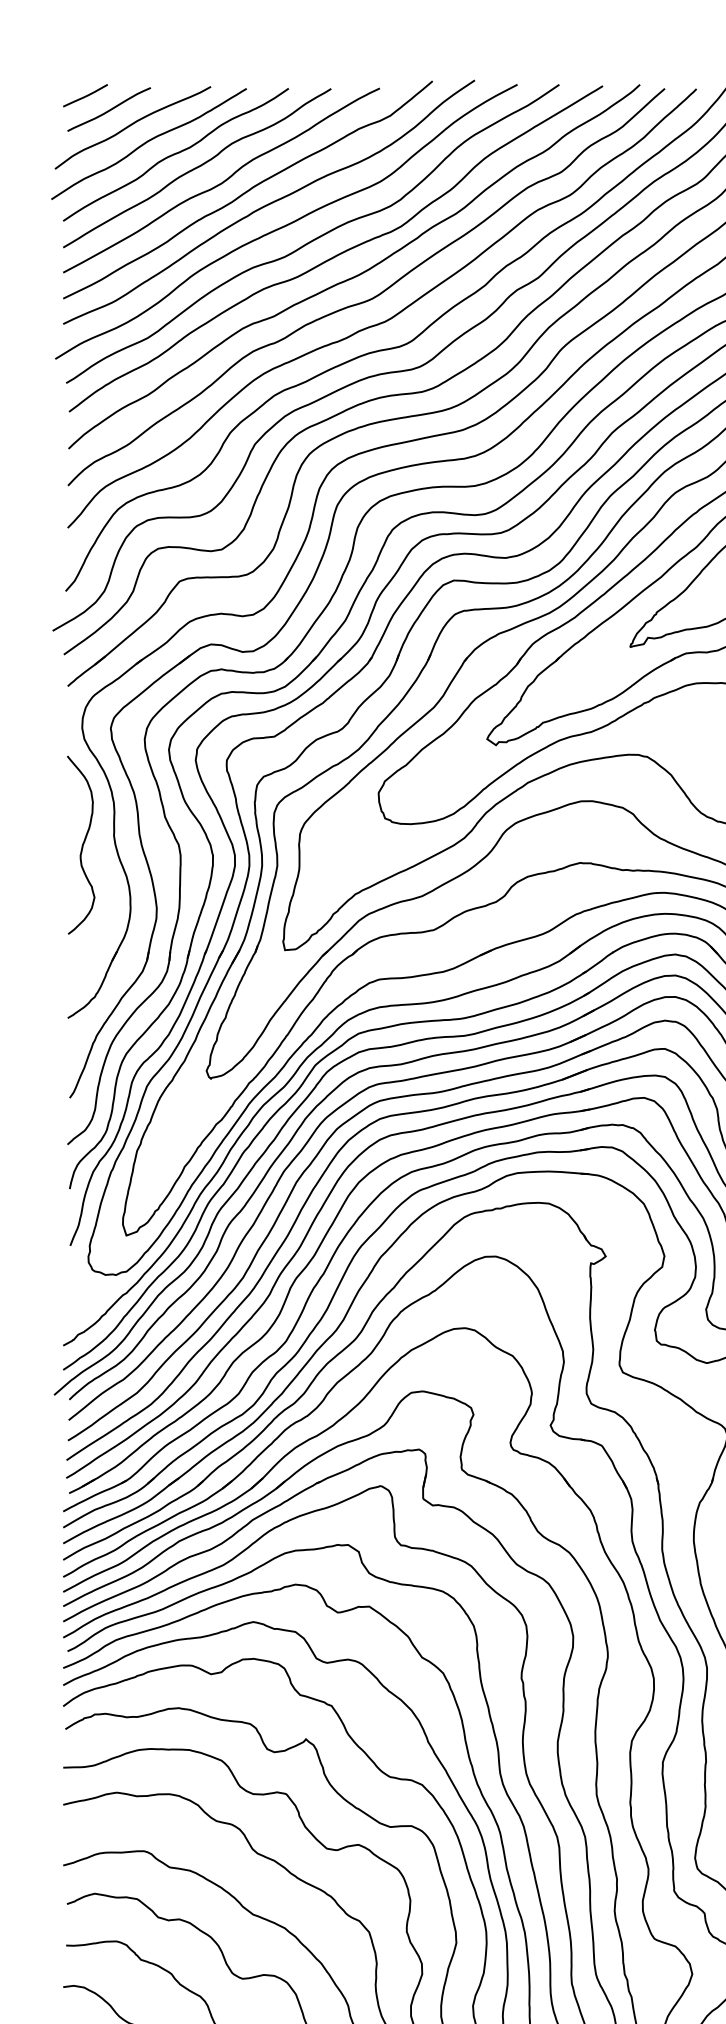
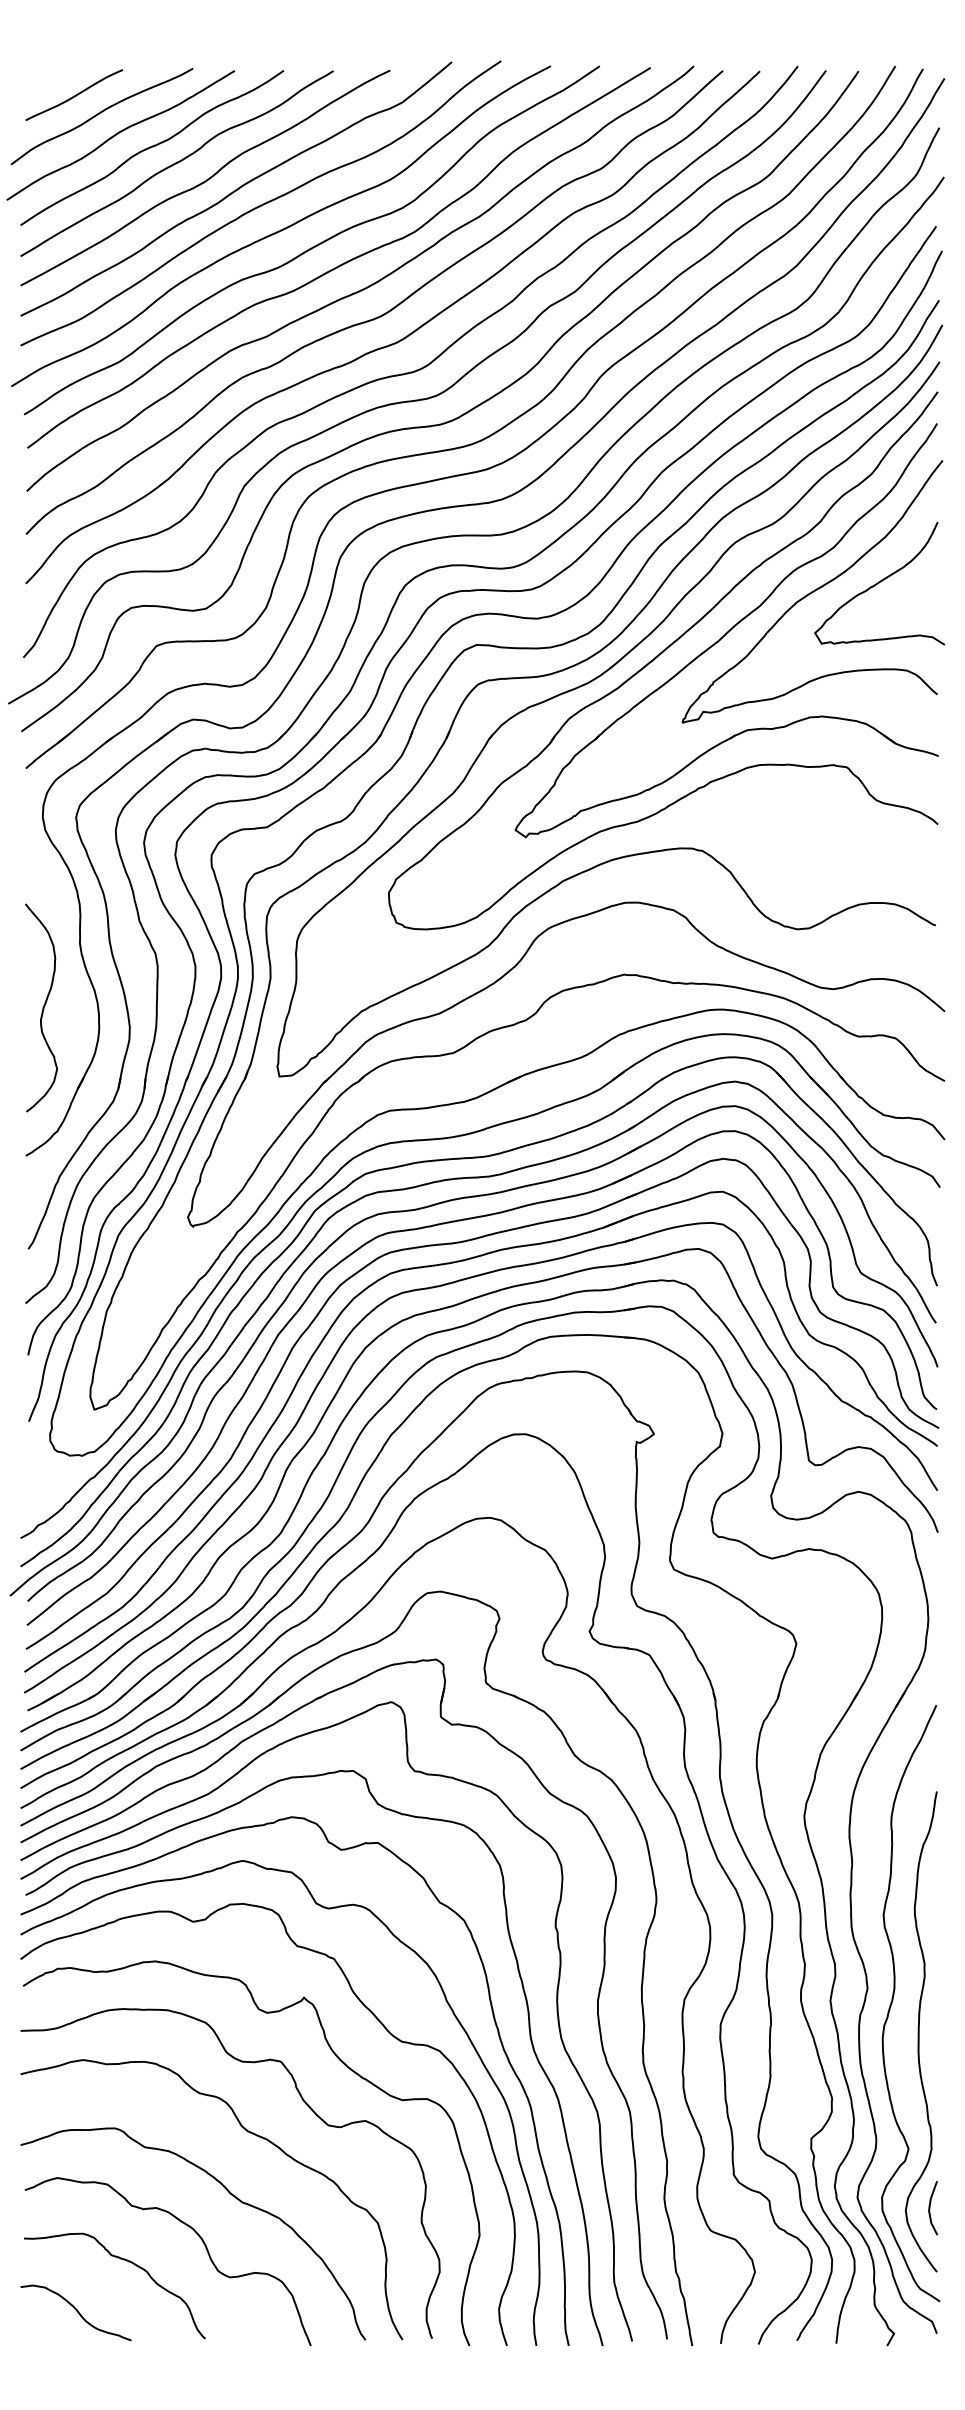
line: (86, 95) -> (47, 78), removed
curve: (81, 844) -> (42, 1007), moved

